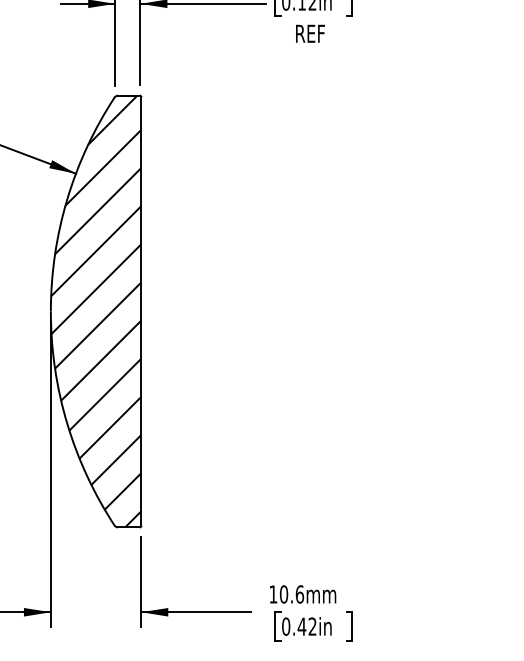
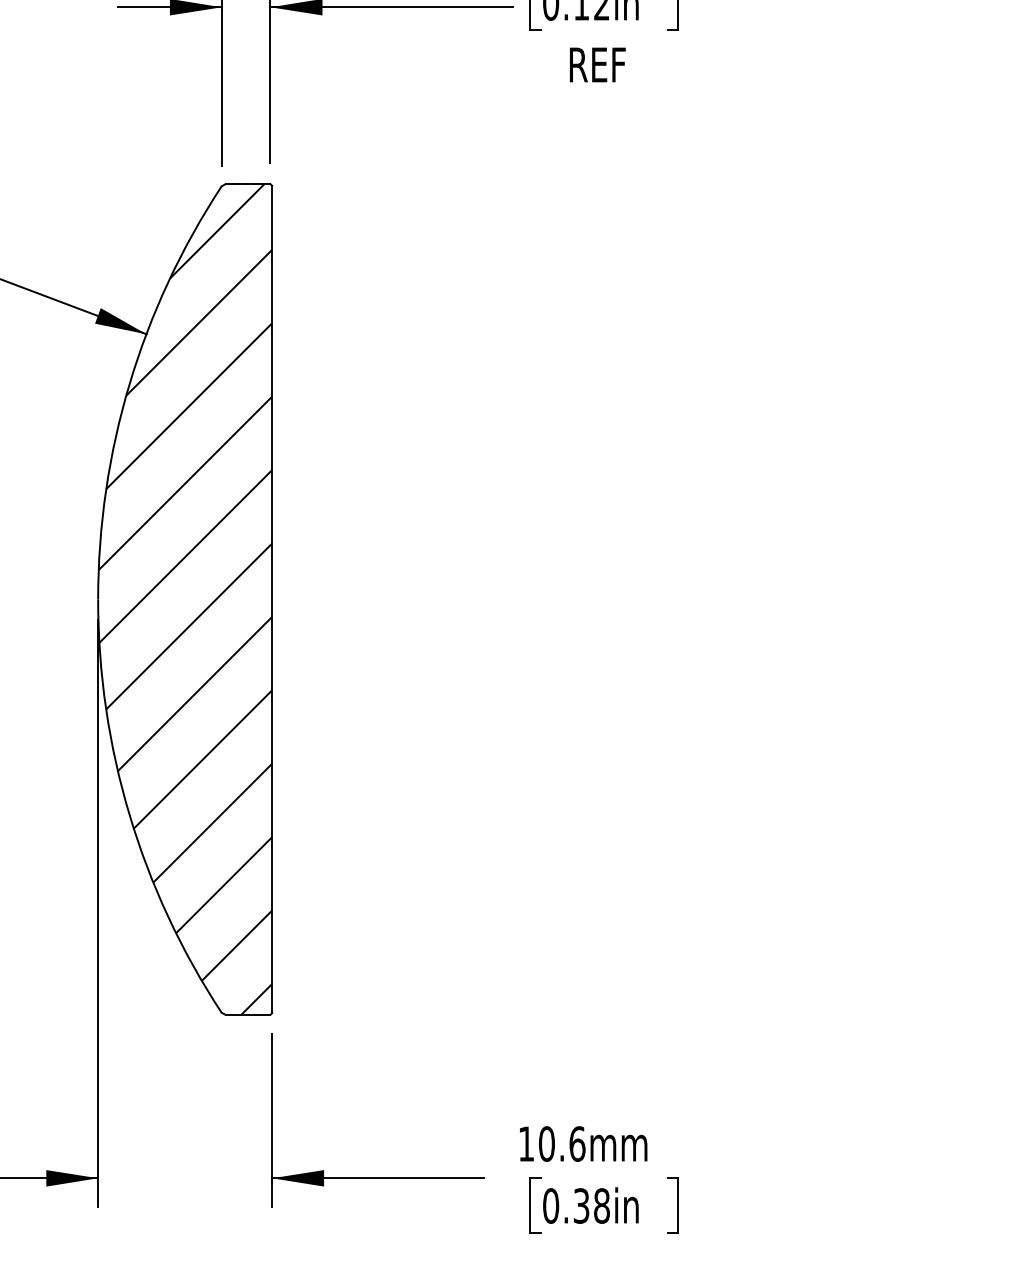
text: (306, 626) -> (590, 1205), 0.42in -> 0.38in

